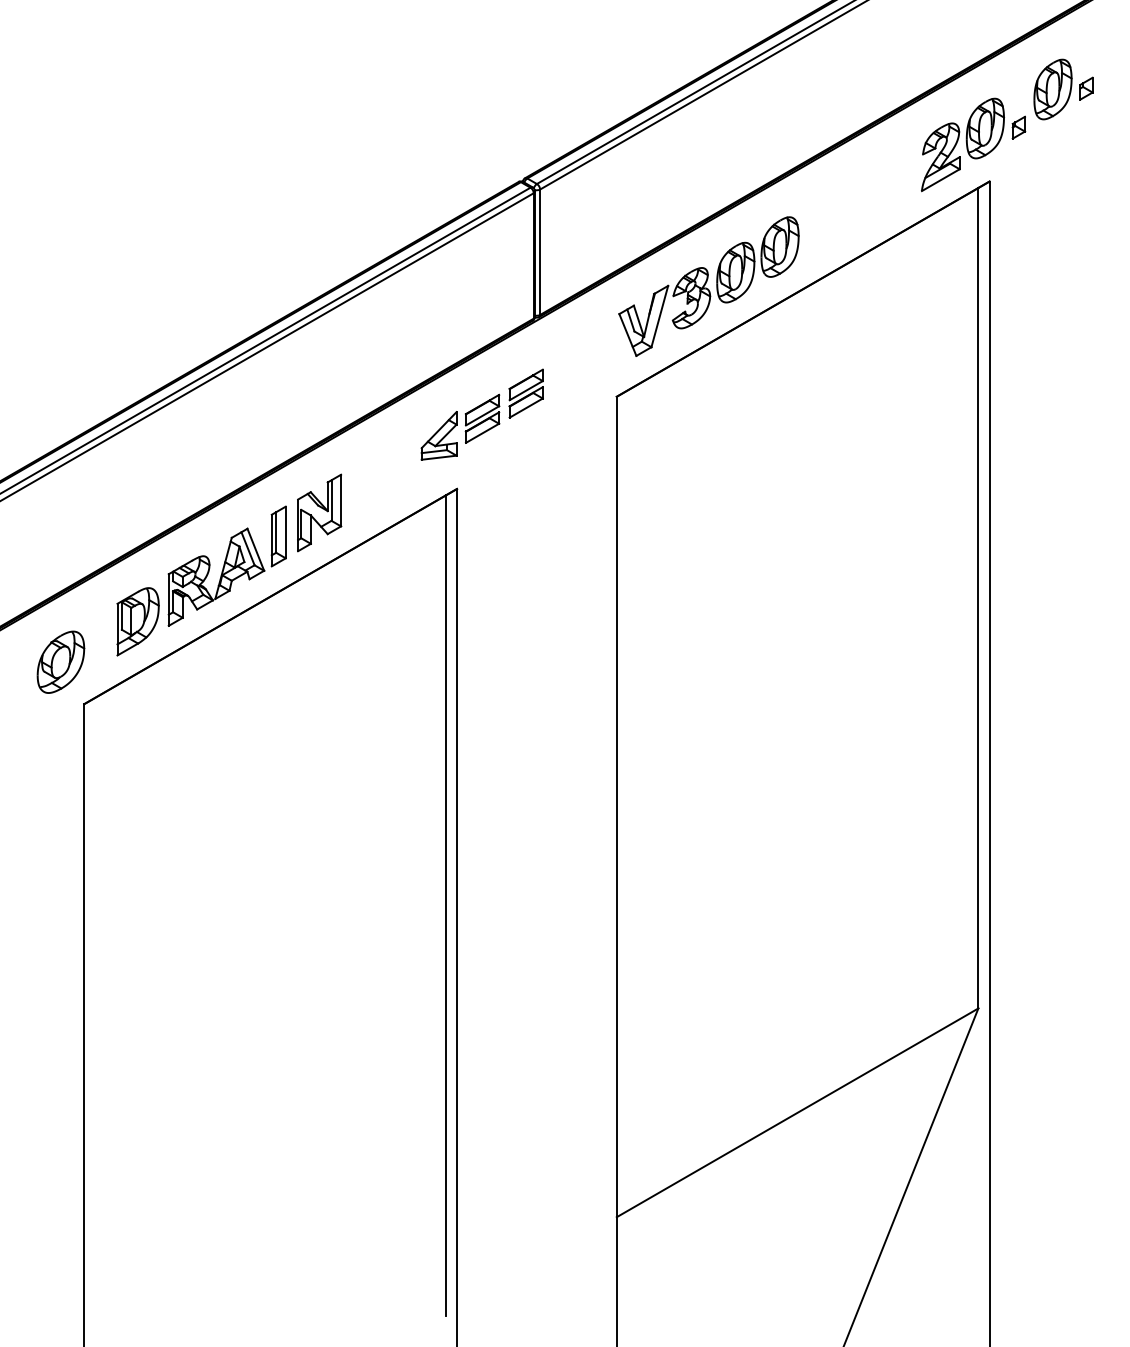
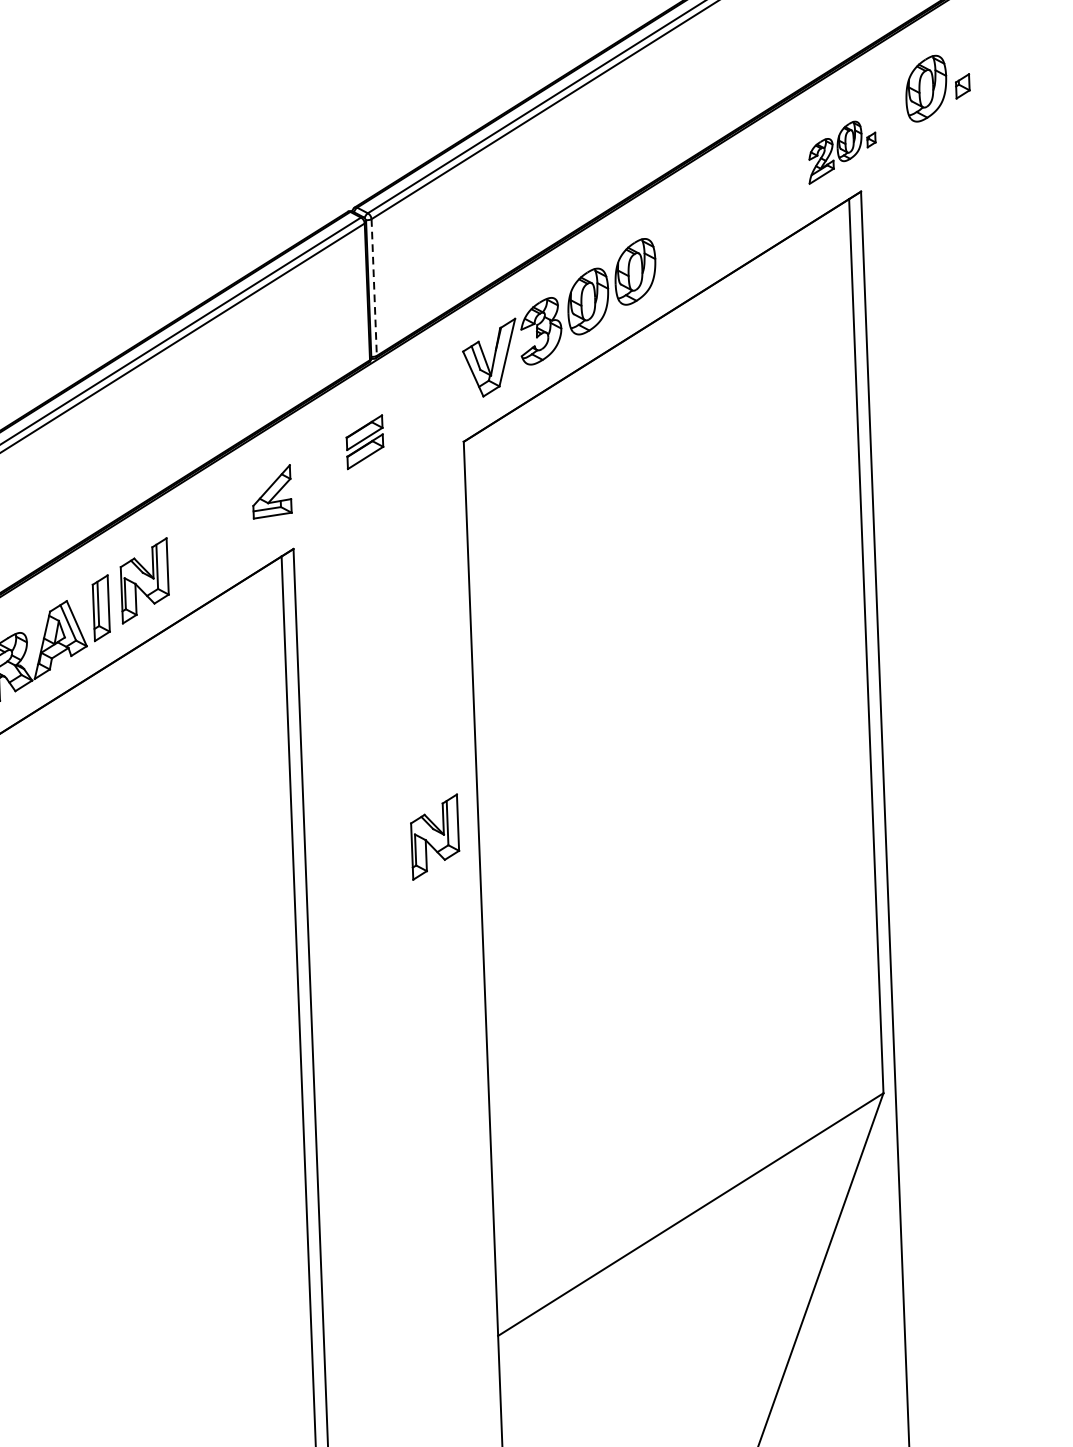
part: (973, 144) -> (841, 151), size x0.6
line: (540, 252) -> (374, 287), solid -> dashed
part: (482, 418) -> (318, 471), removed
part: (576, 757) -> (434, 836), added

